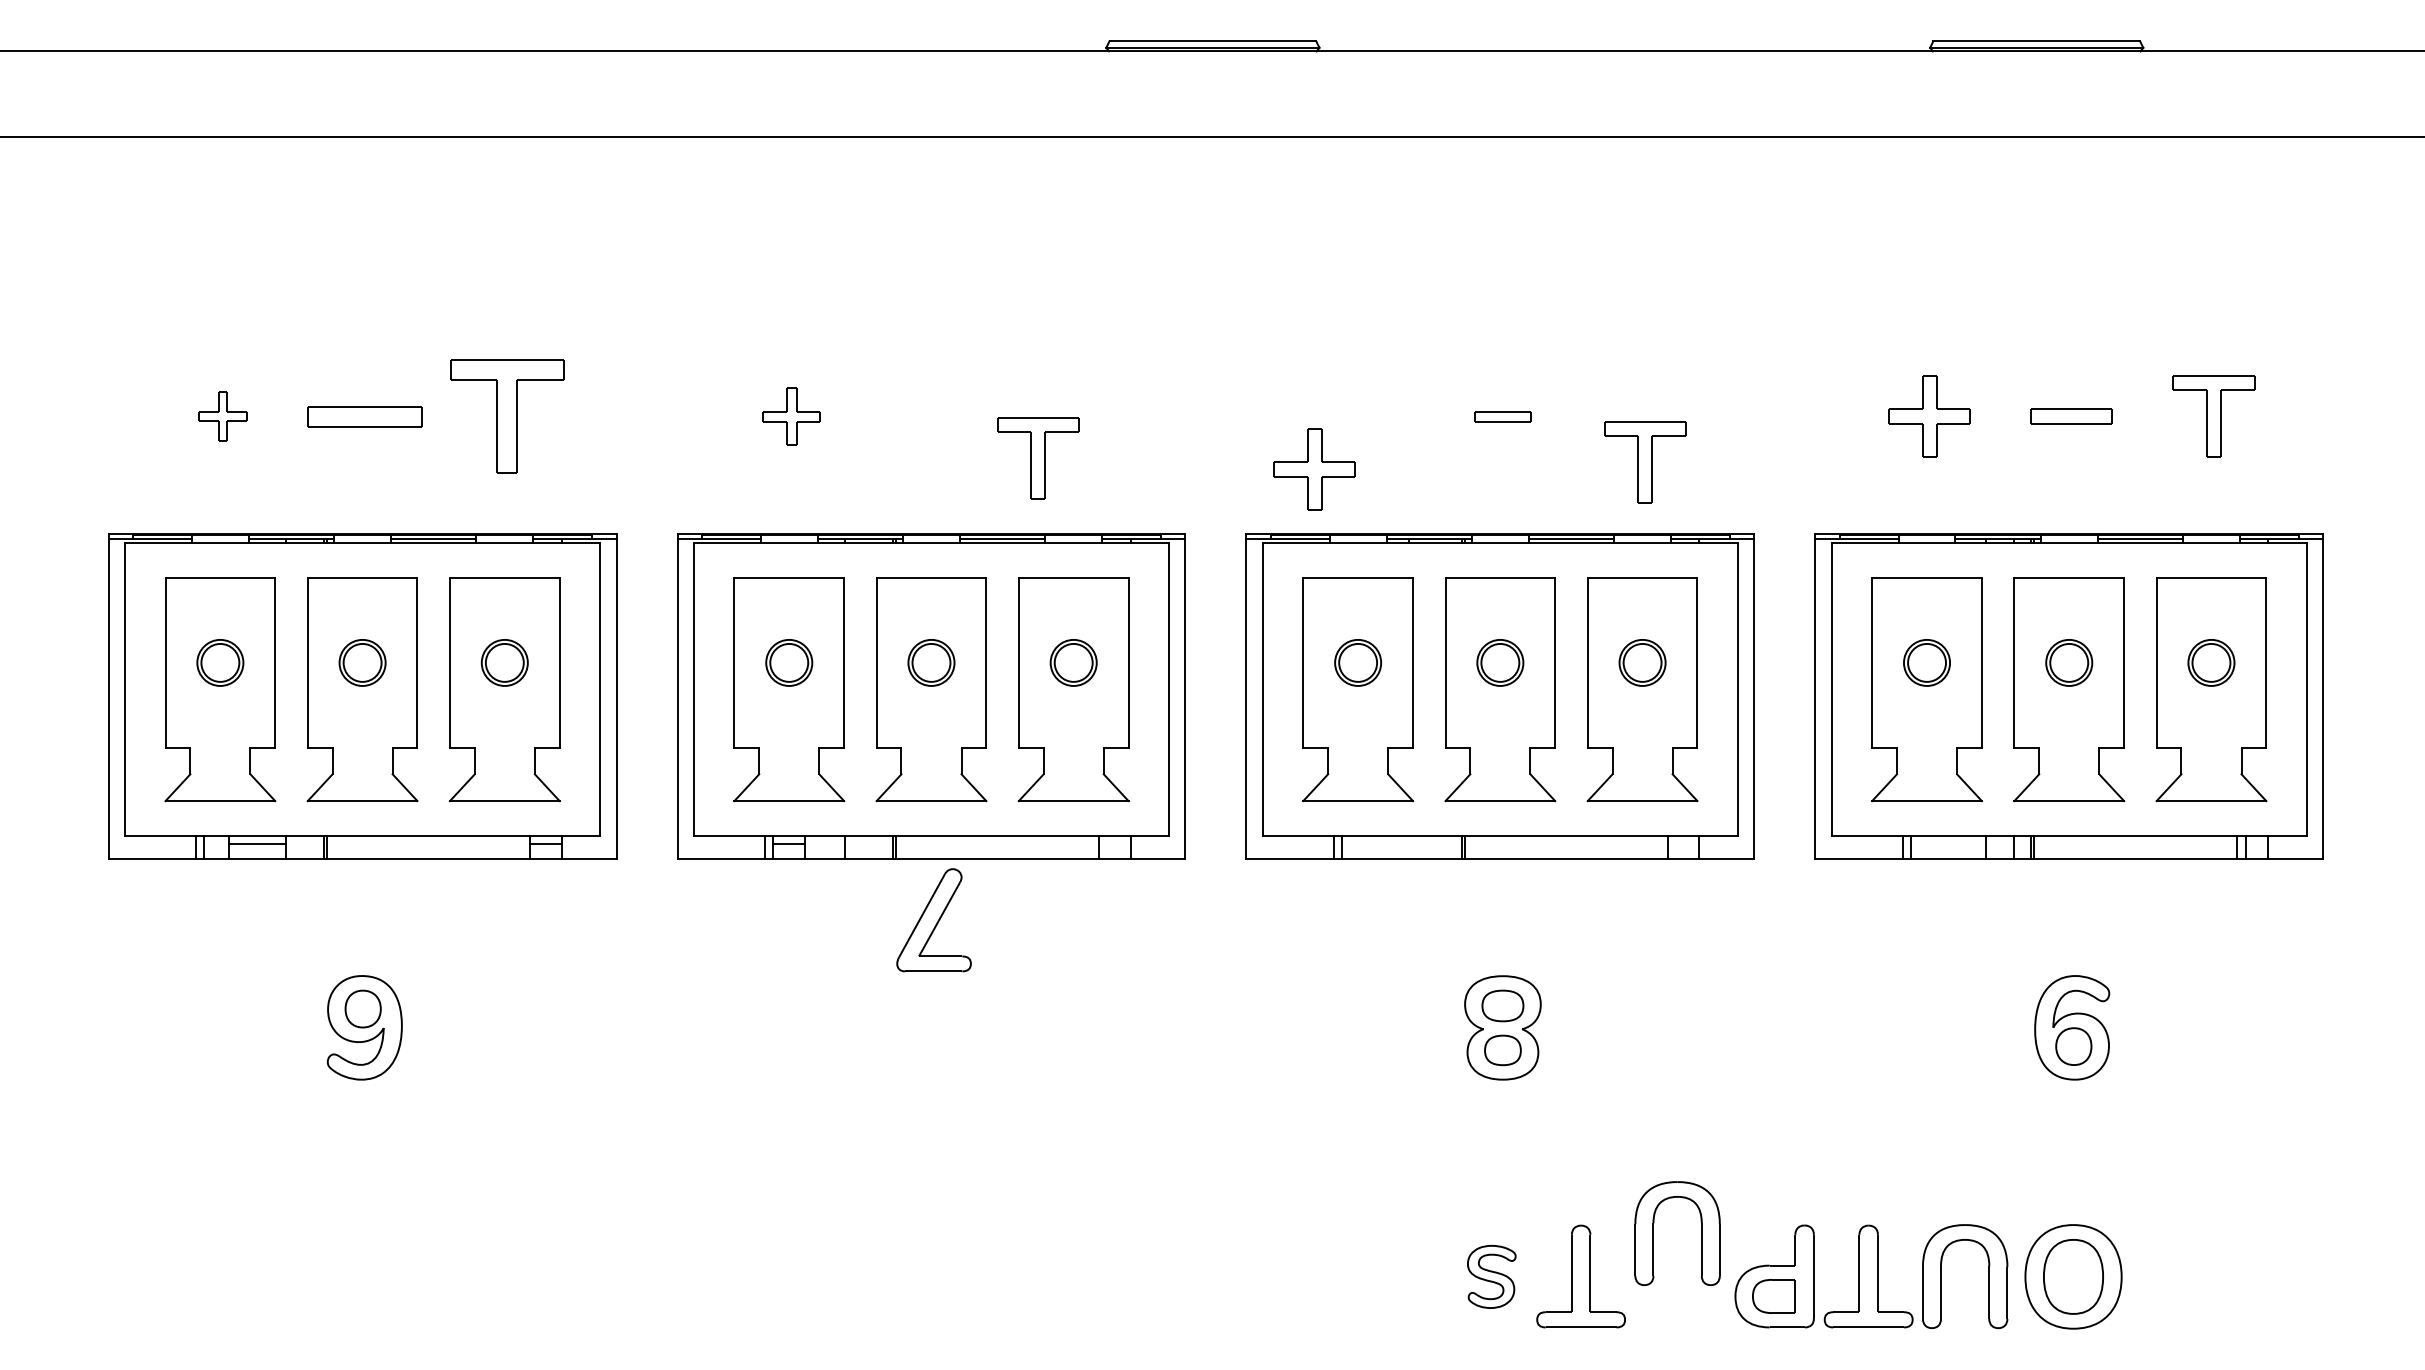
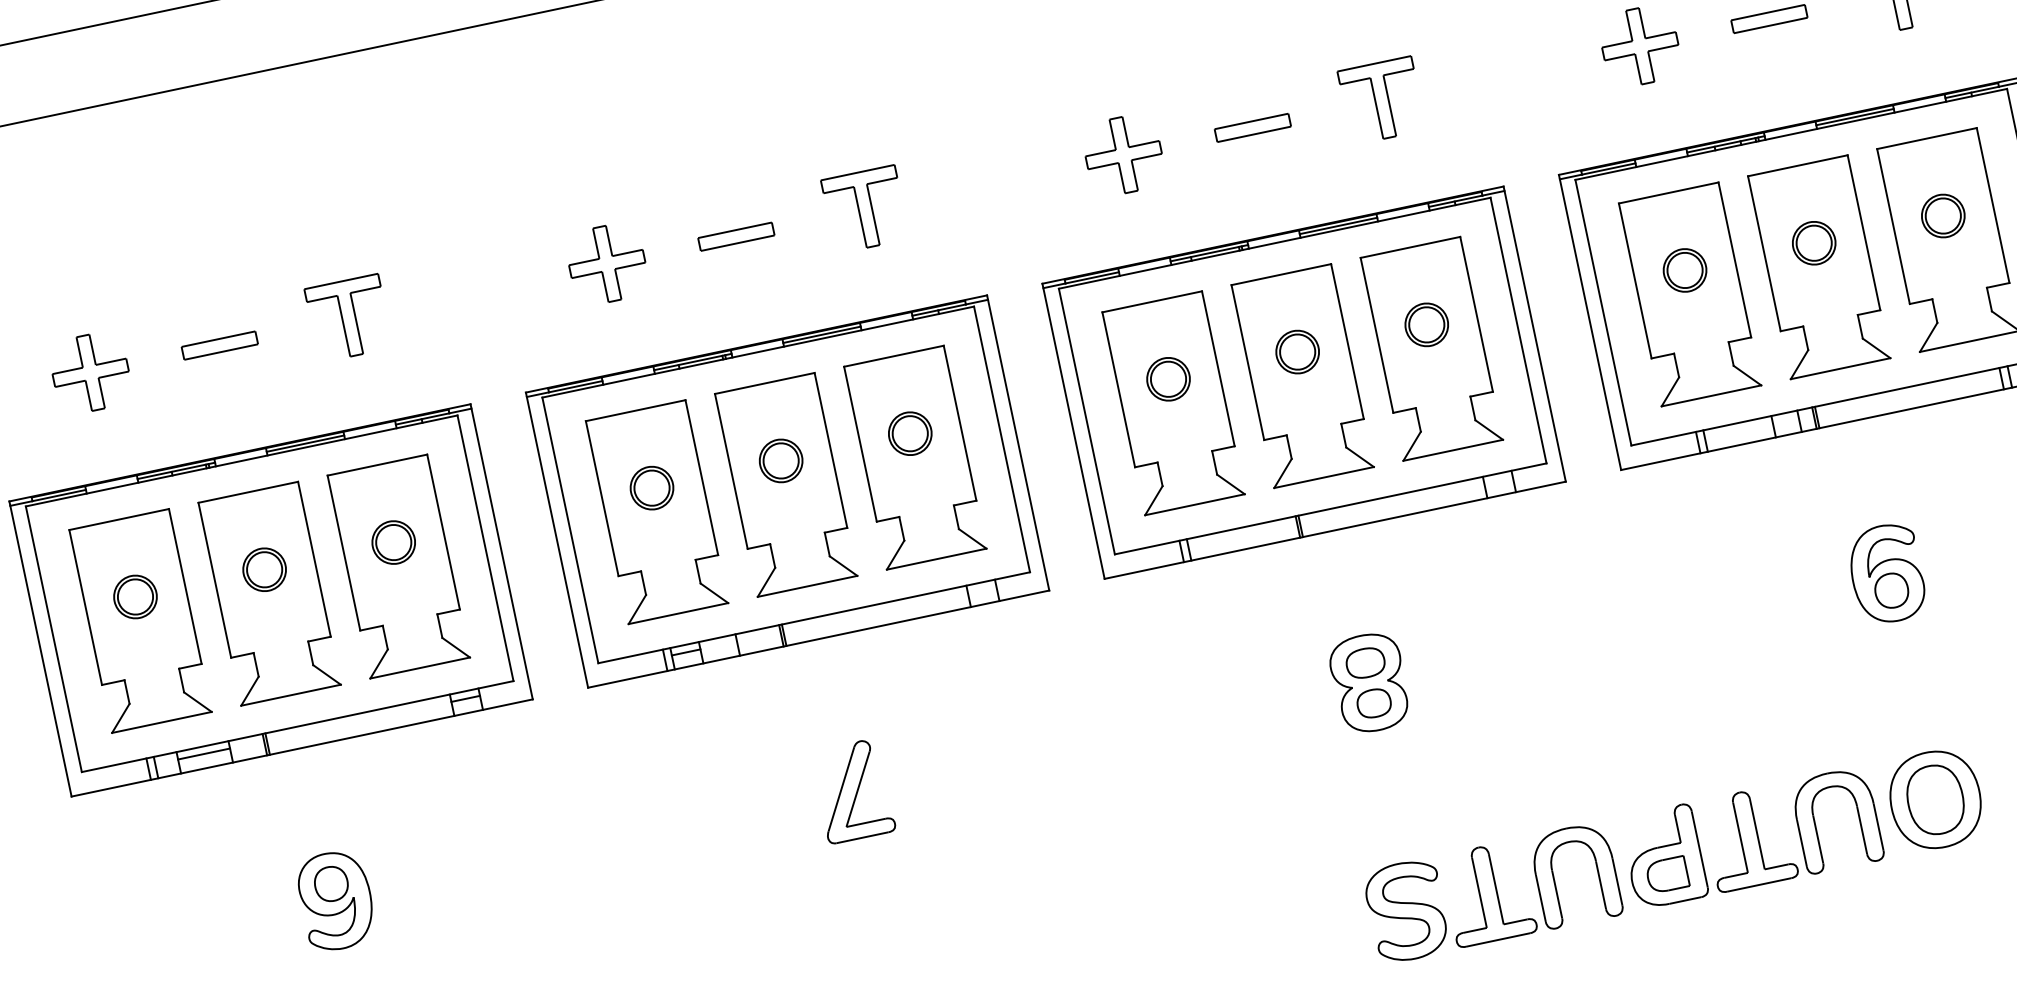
part: (222, 416) -> (90, 372), size x1.67
part: (365, 416) -> (220, 345), size x0.71
part: (507, 416) -> (349, 318), size x0.71
part: (791, 416) -> (606, 263), size x1.43
part: (933, 416) -> (735, 236), added
part: (1502, 416) -> (1252, 127), size x1.43
part: (1038, 458) -> (865, 209), moved
part: (1645, 462) -> (1382, 100), moved
part: (1314, 469) -> (1123, 155), moved
part: (933, 920) -> (852, 791), moved
part: (1653, 1233) -> (1554, 879), moved
part: (1491, 1276) -> (1407, 910), size x1.67

